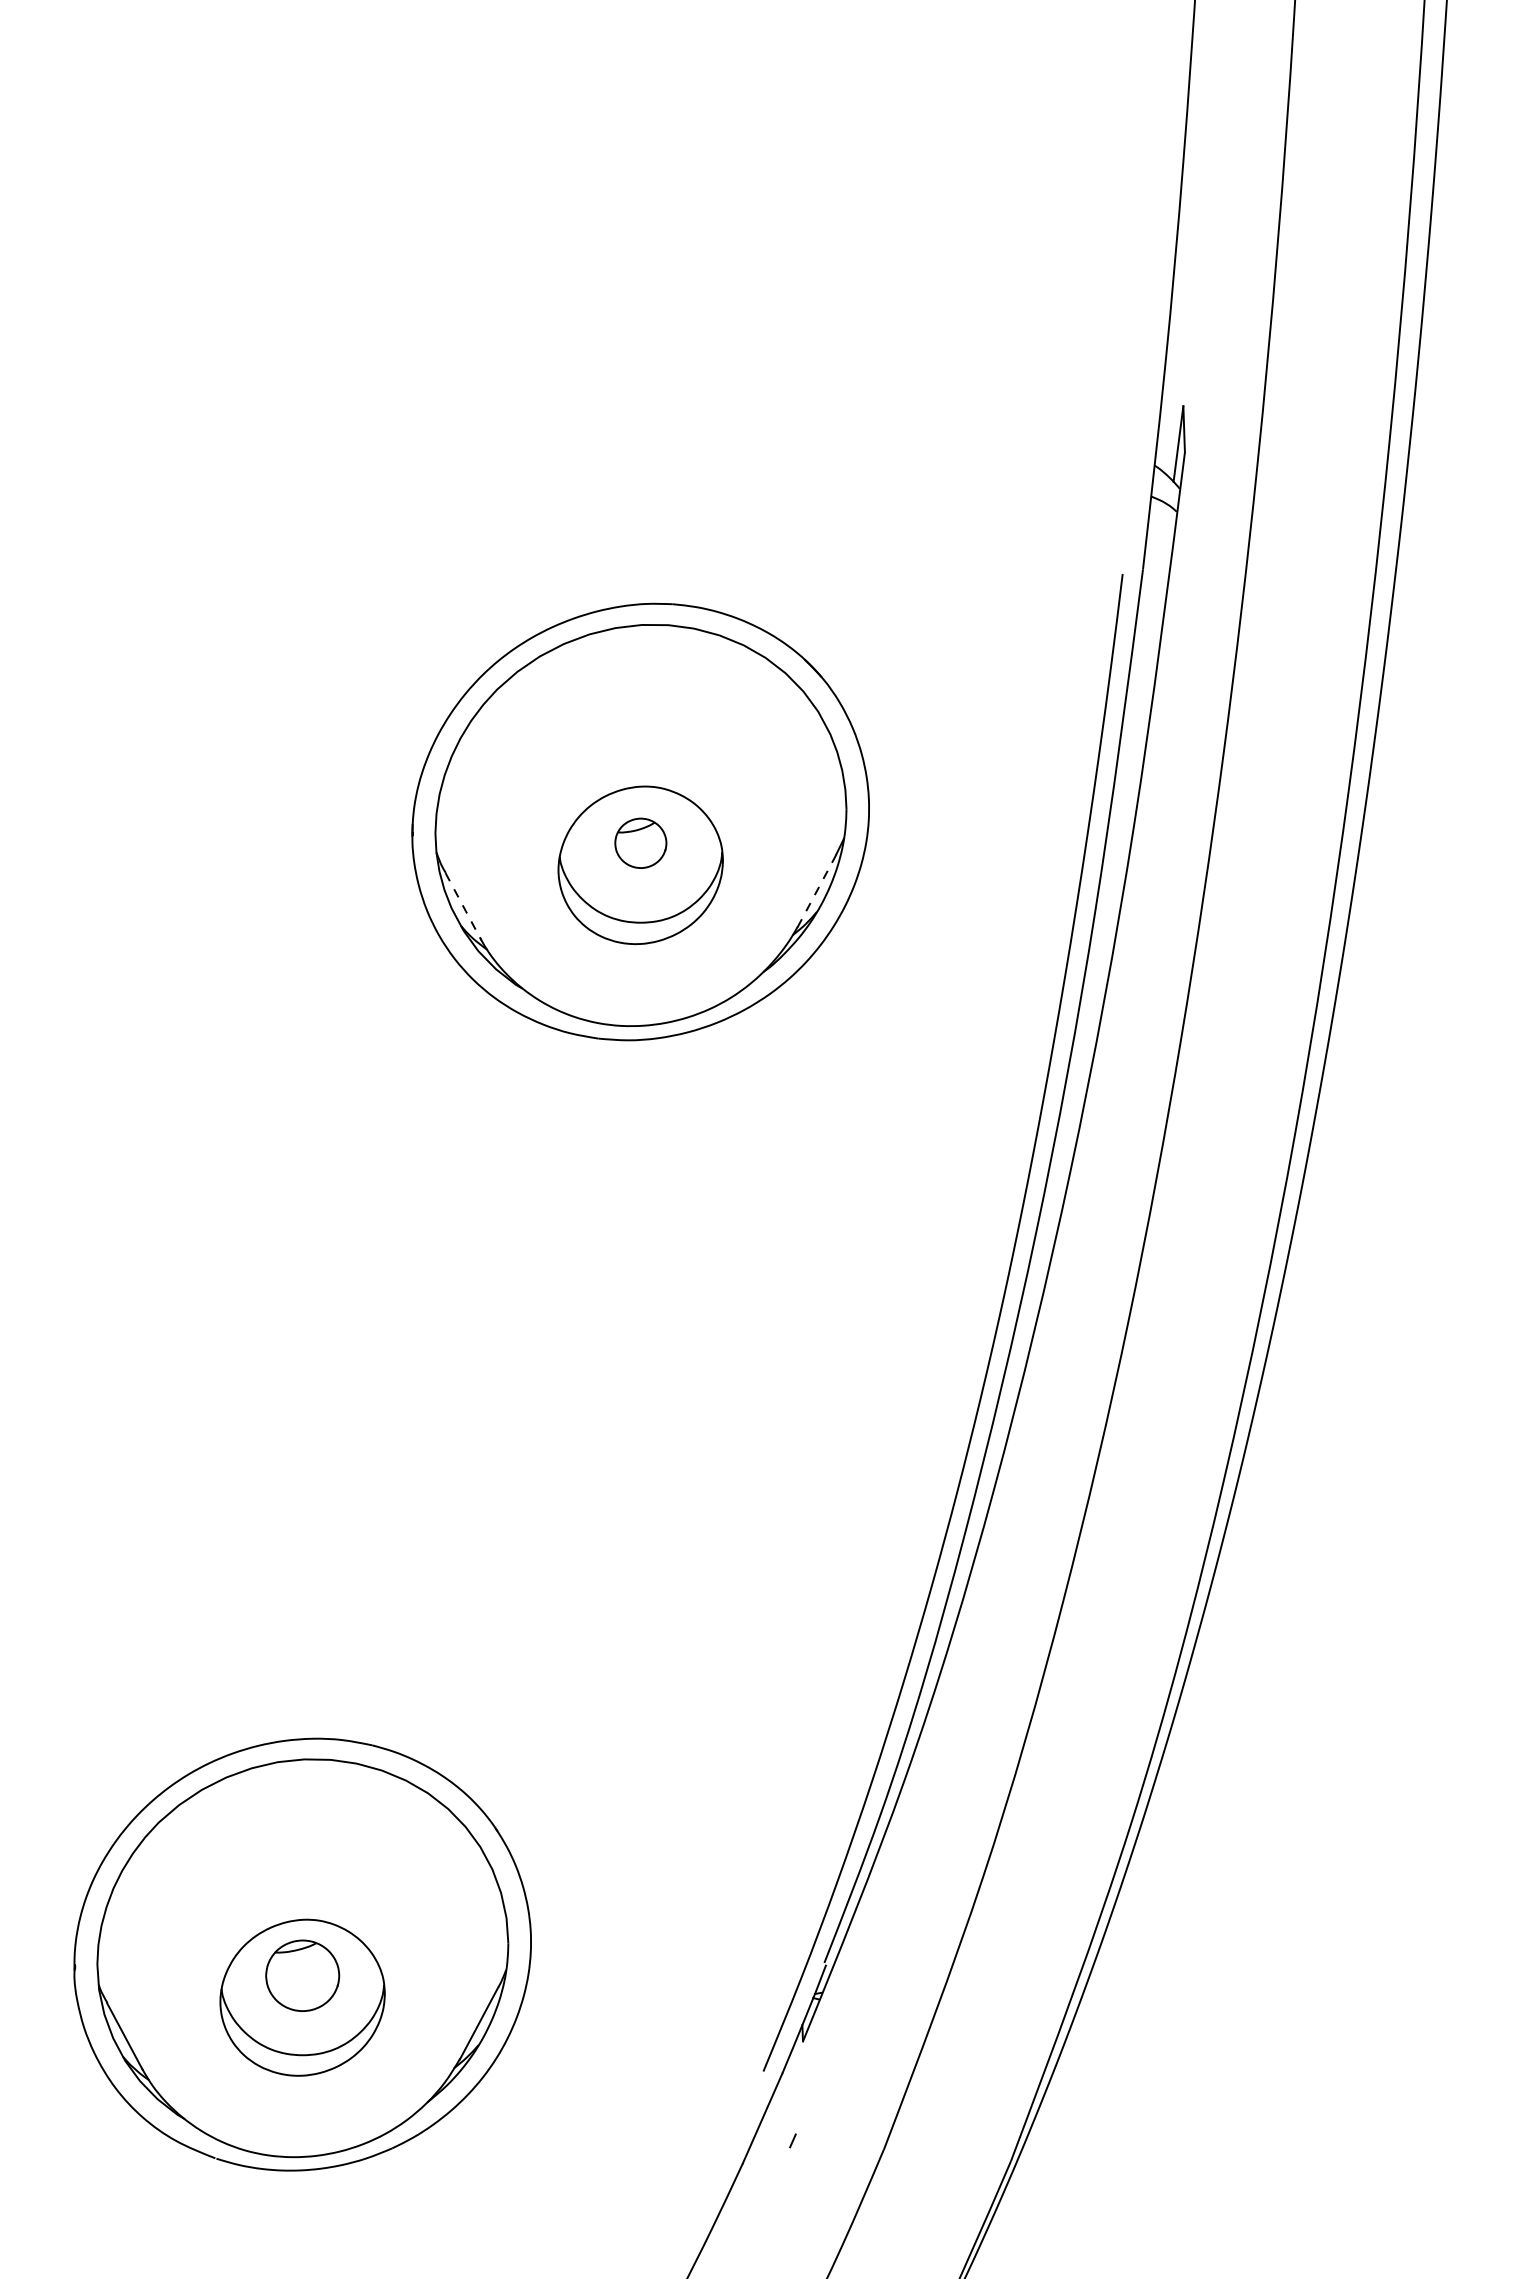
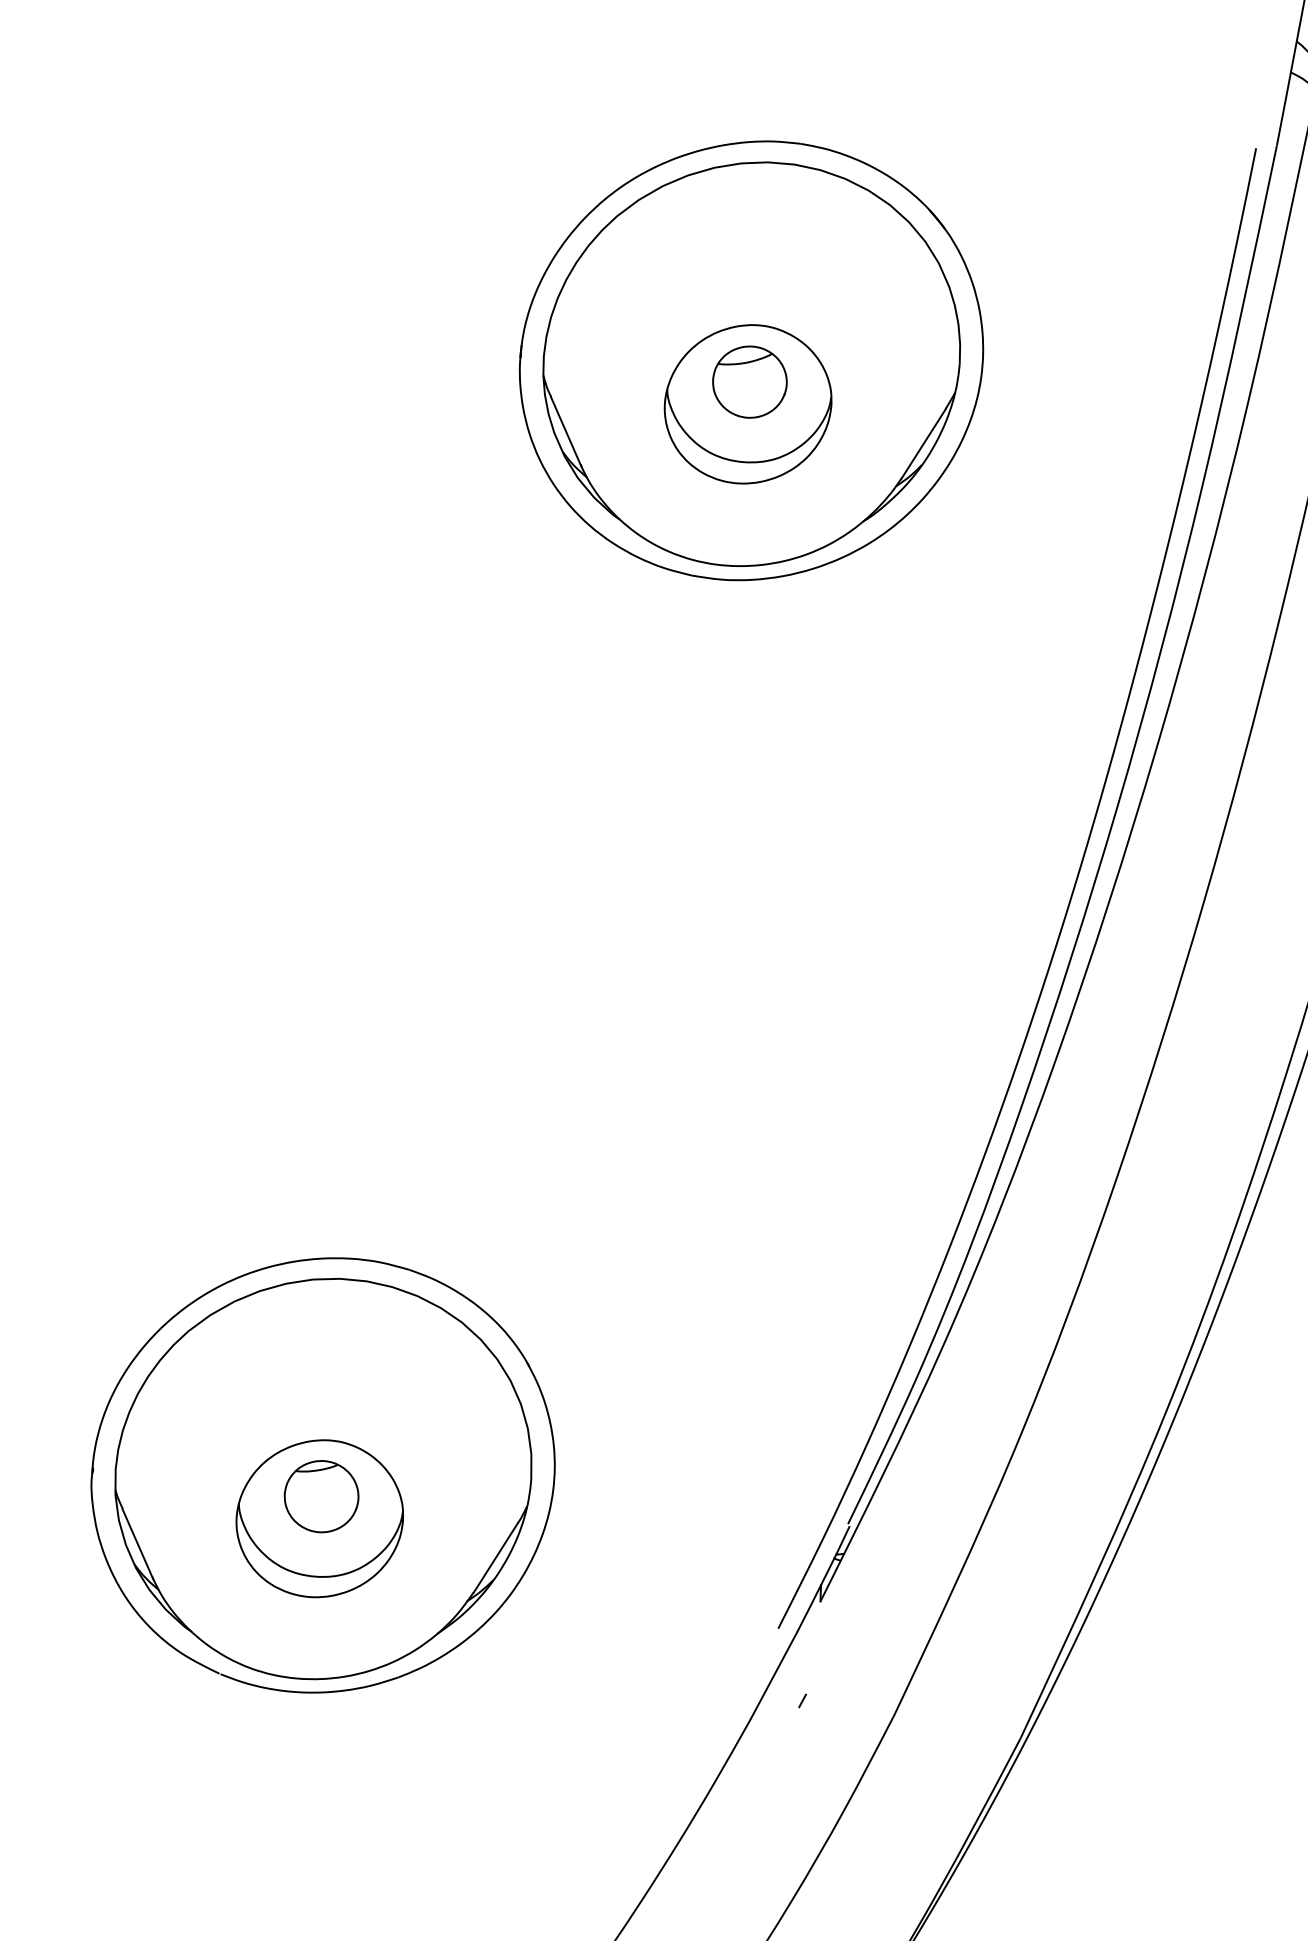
part: (640, 843) -> (749, 382), size x1.43
line: (817, 890) -> (924, 443), dashed -> solid
line: (462, 905) -> (565, 430), dashed -> solid

